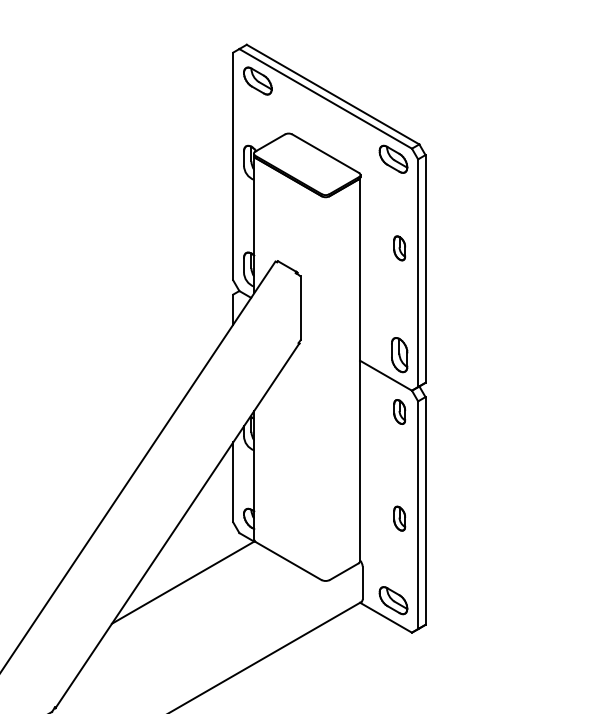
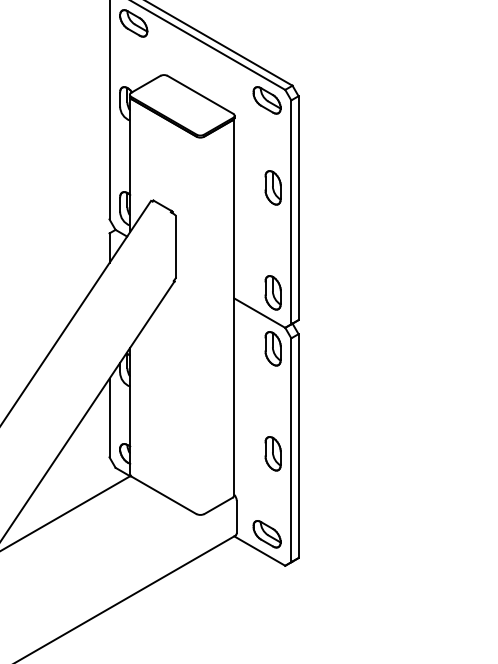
part: (399, 248) -> (272, 188), size x1.43
part: (399, 411) -> (272, 348), size x1.43
part: (399, 518) -> (272, 453), size x1.43

